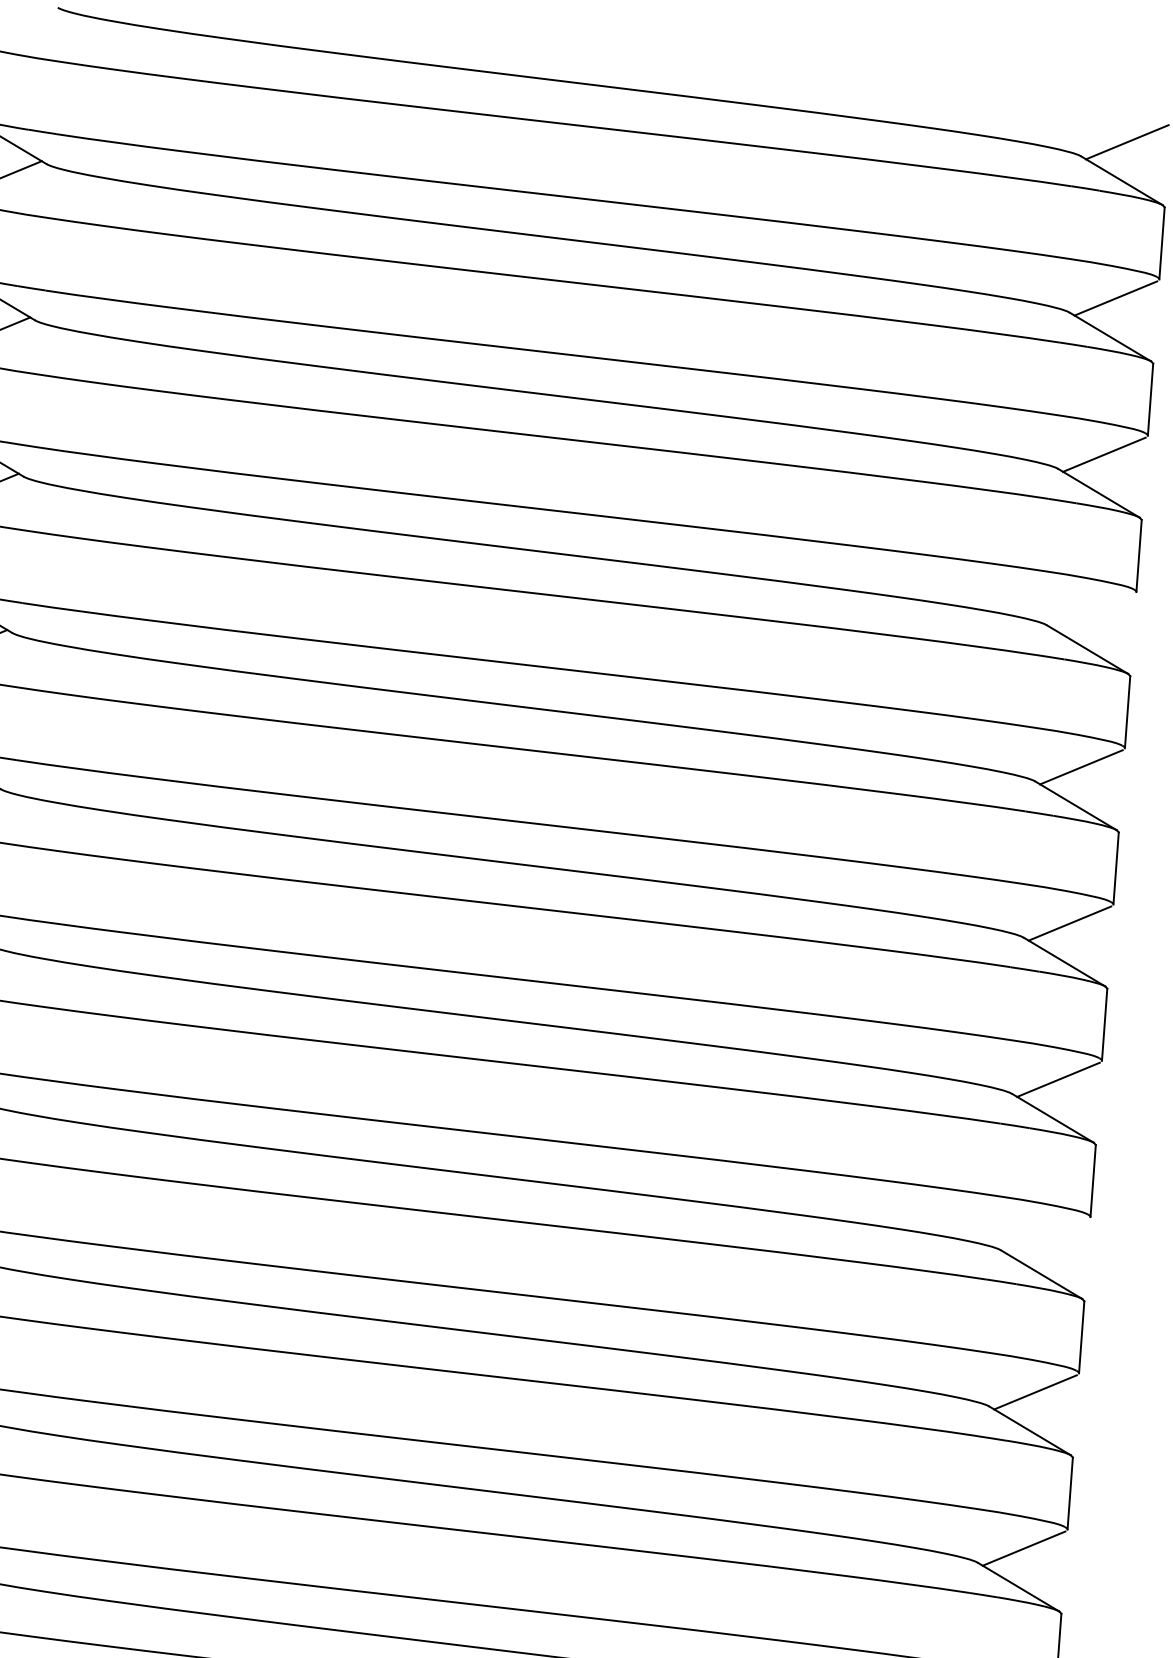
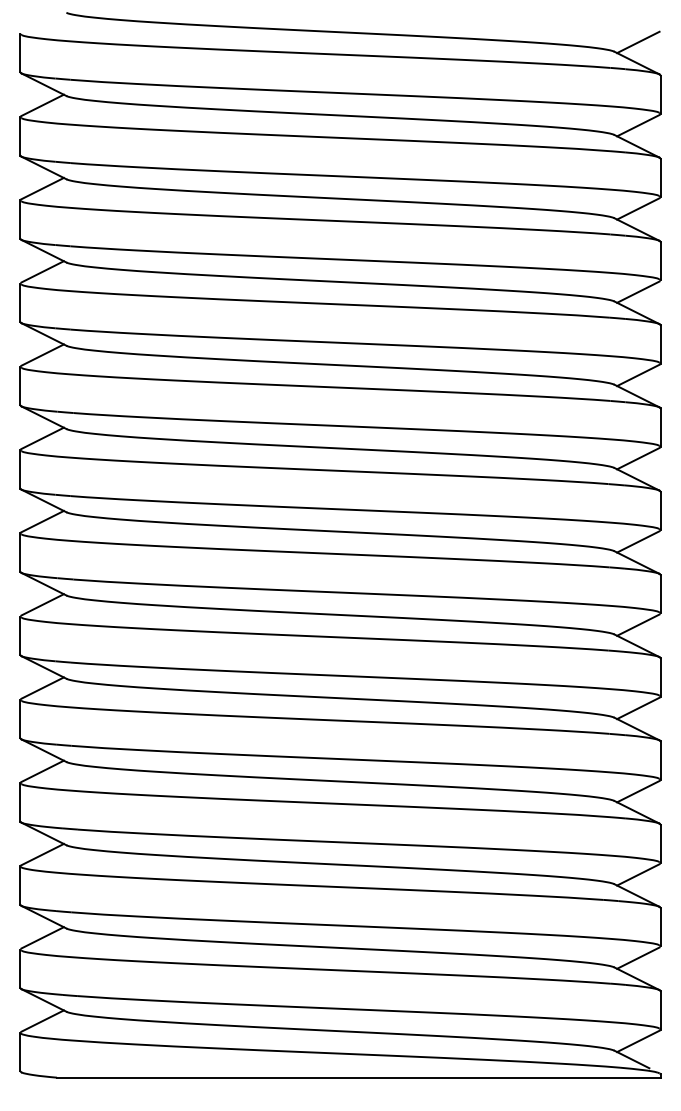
line: (1093, 609) -> (638, 291), added
line: (1047, 1234) -> (638, 624), added

